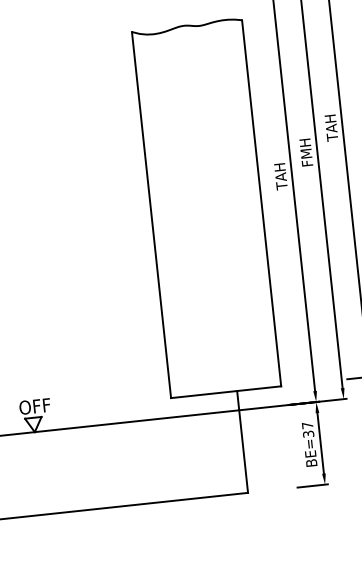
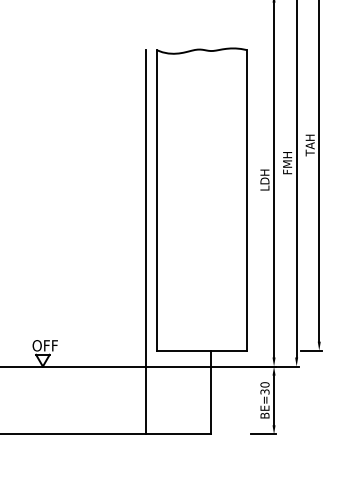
text: (280, 176) -> (264, 180), TAH -> LDH
line: (144, 267) -> (146, 242), added
text: (306, 425) -> (264, 384), BE=37 -> BE=30

